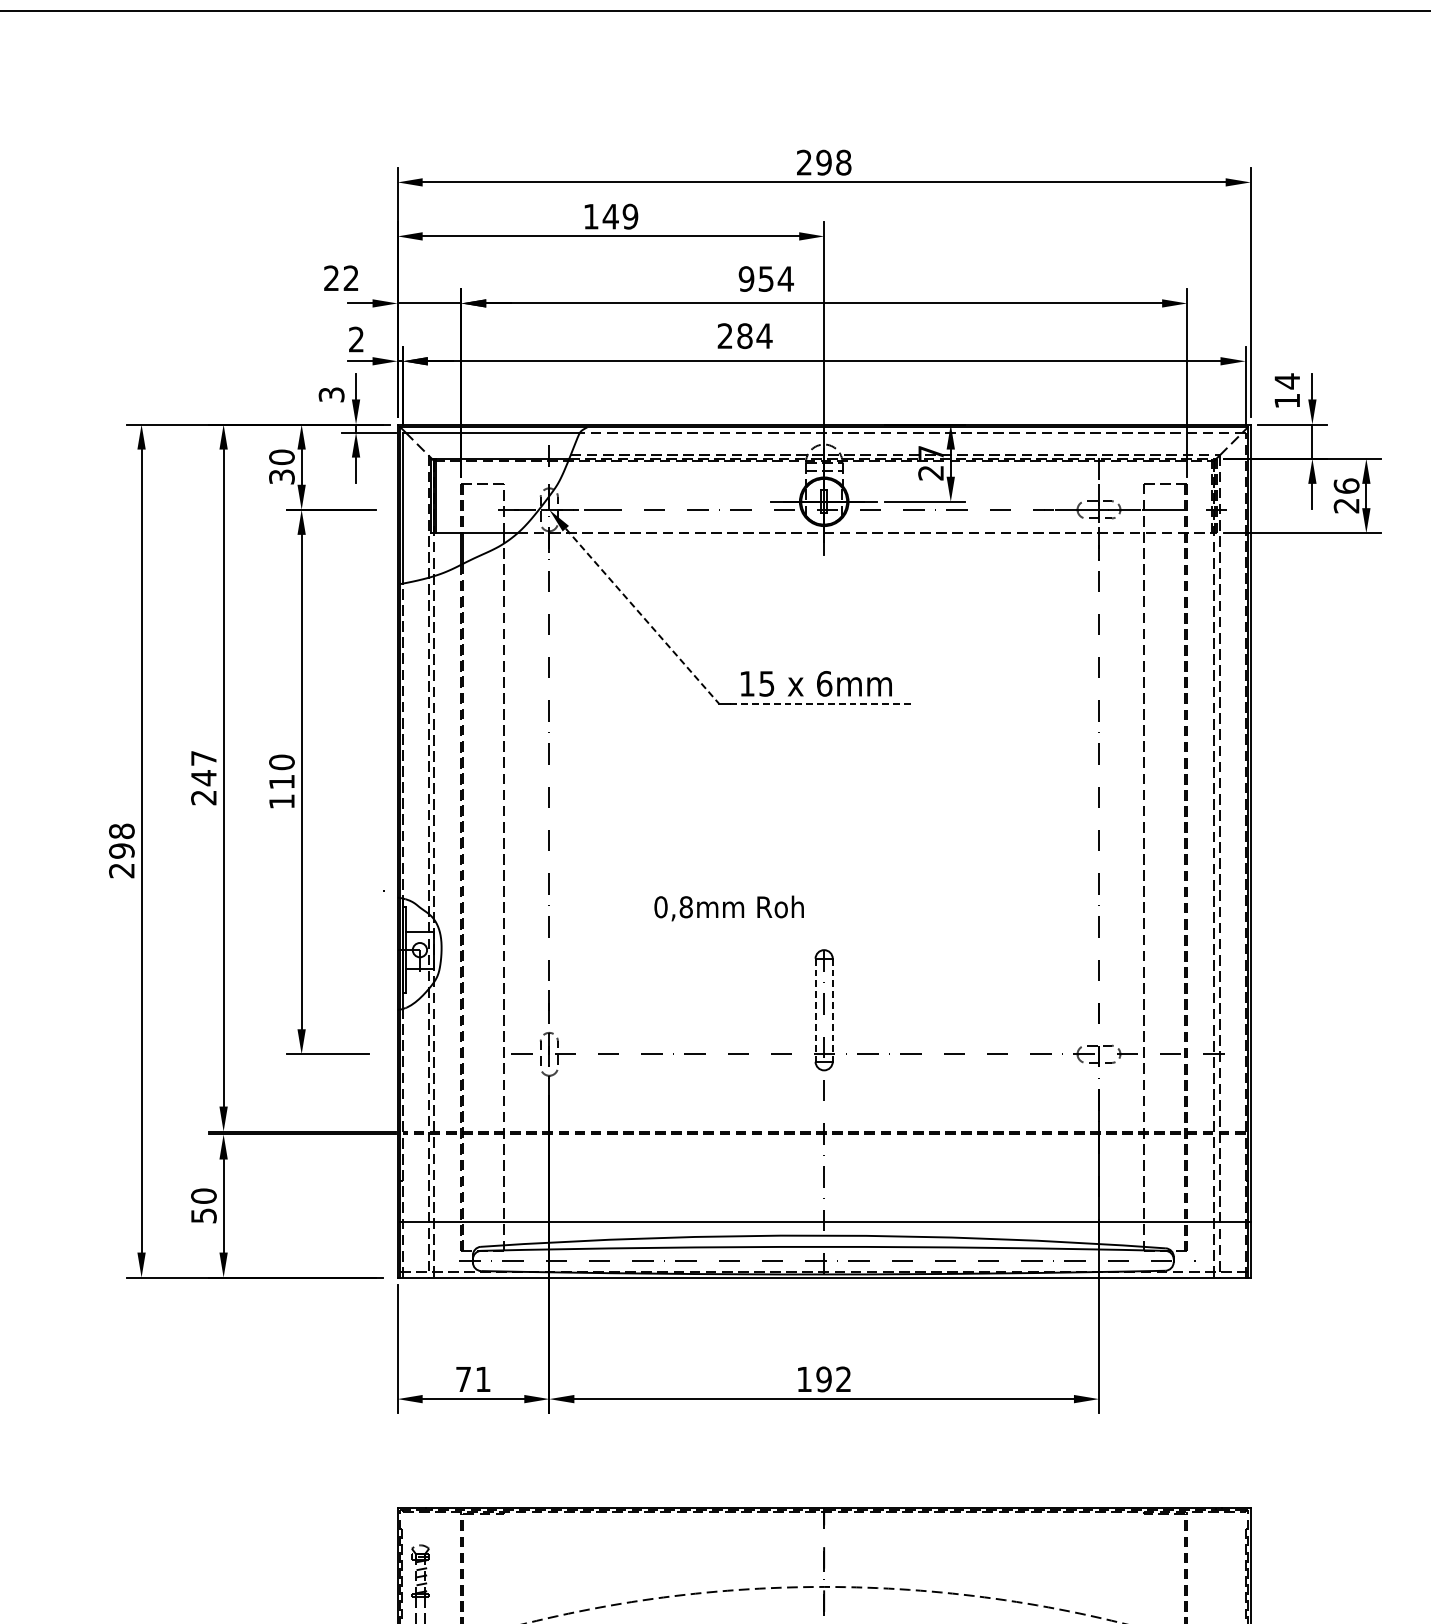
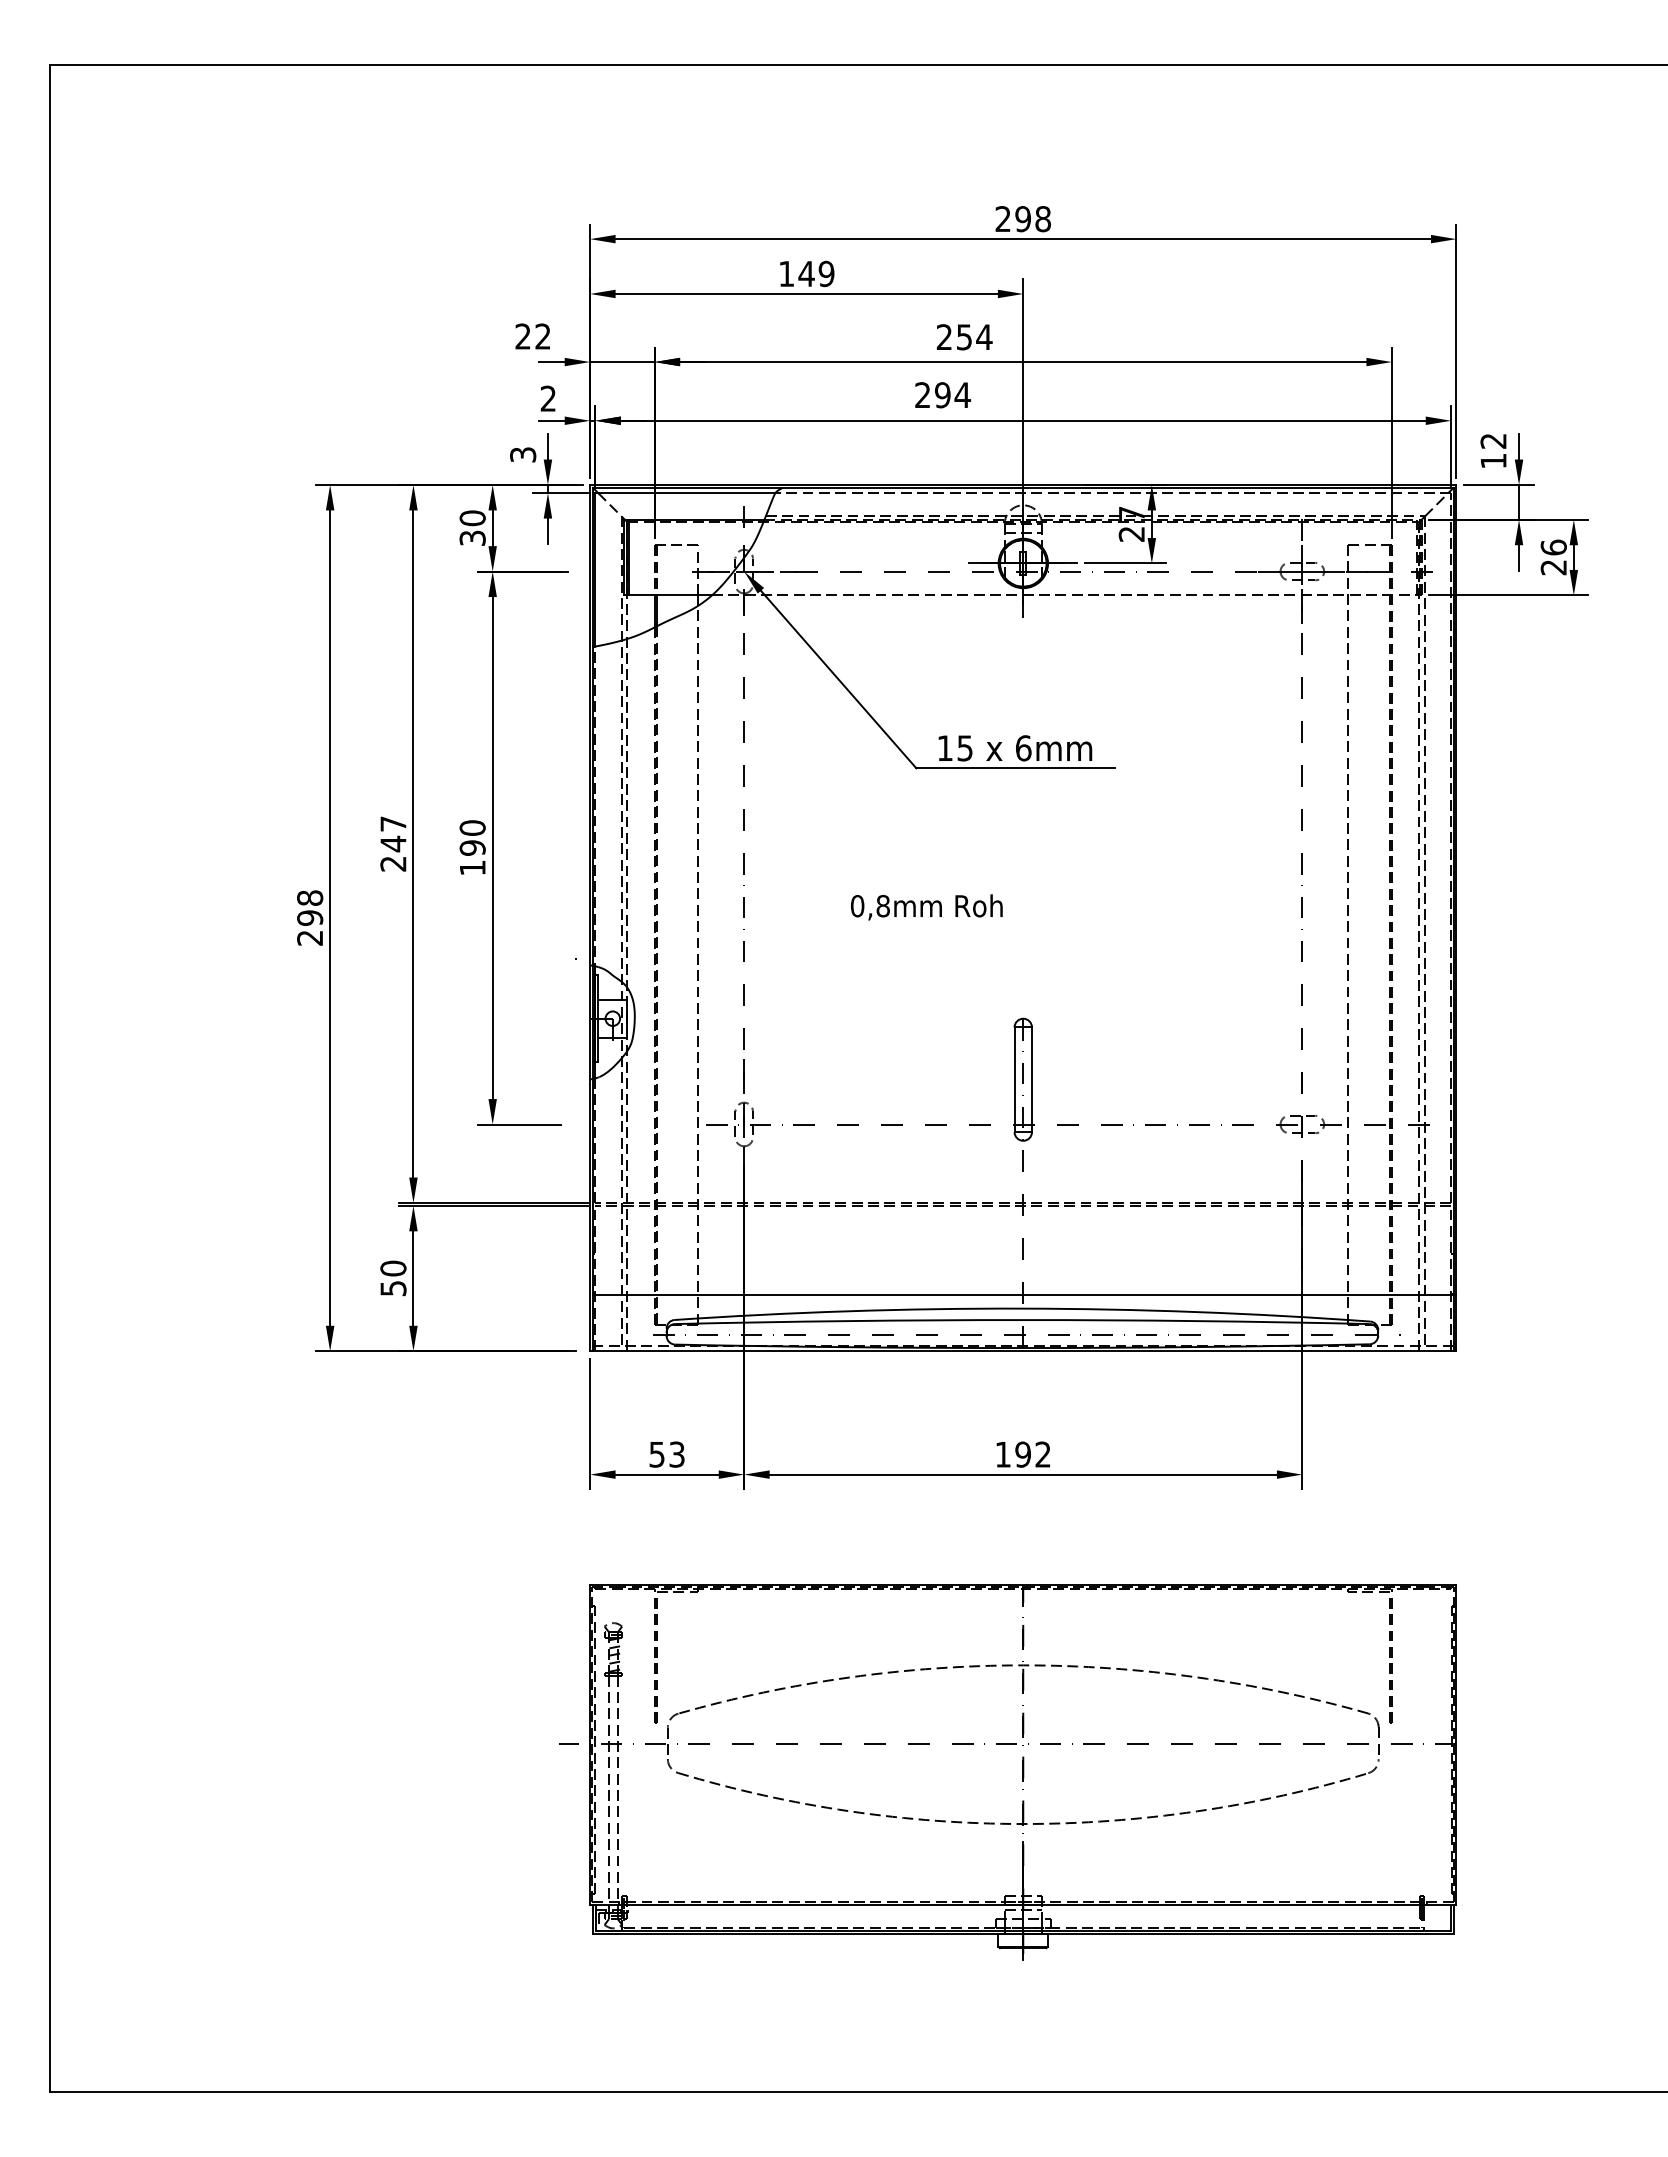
text: (746, 279) -> (944, 337), 954 -> 254
text: (744, 336) -> (942, 395), 284 -> 294
text: (1287, 381) -> (1493, 441), 14 -> 12
line: (642, 616) -> (838, 679), dashed -> solid
line: (822, 703) -> (1021, 768), dashed -> solid
text: (281, 781) -> (472, 847), 110 -> 190
text: (728, 908) -> (926, 907), moved
line: (815, 1010) -> (1014, 1080), dashed -> solid
line: (833, 1010) -> (1032, 1080), dashed -> solid
text: (472, 1379) -> (666, 1454), 71 -> 53

